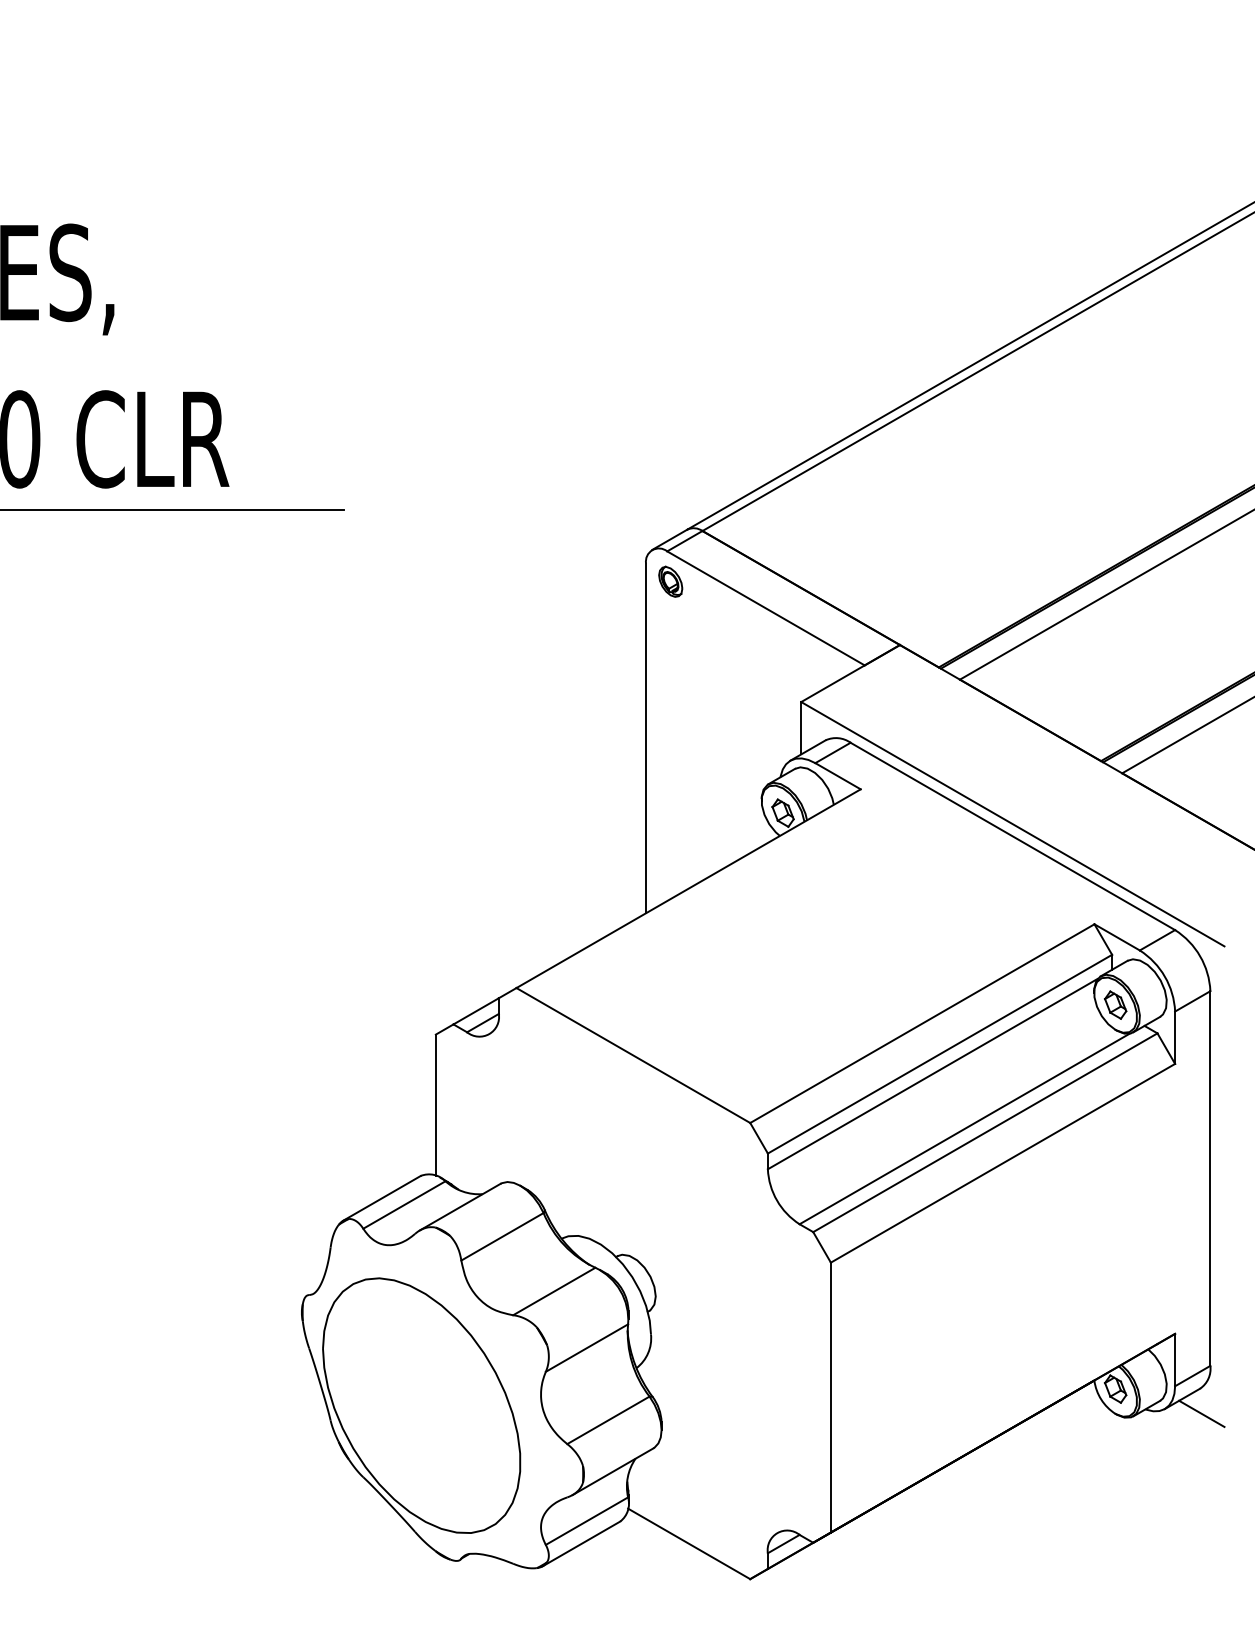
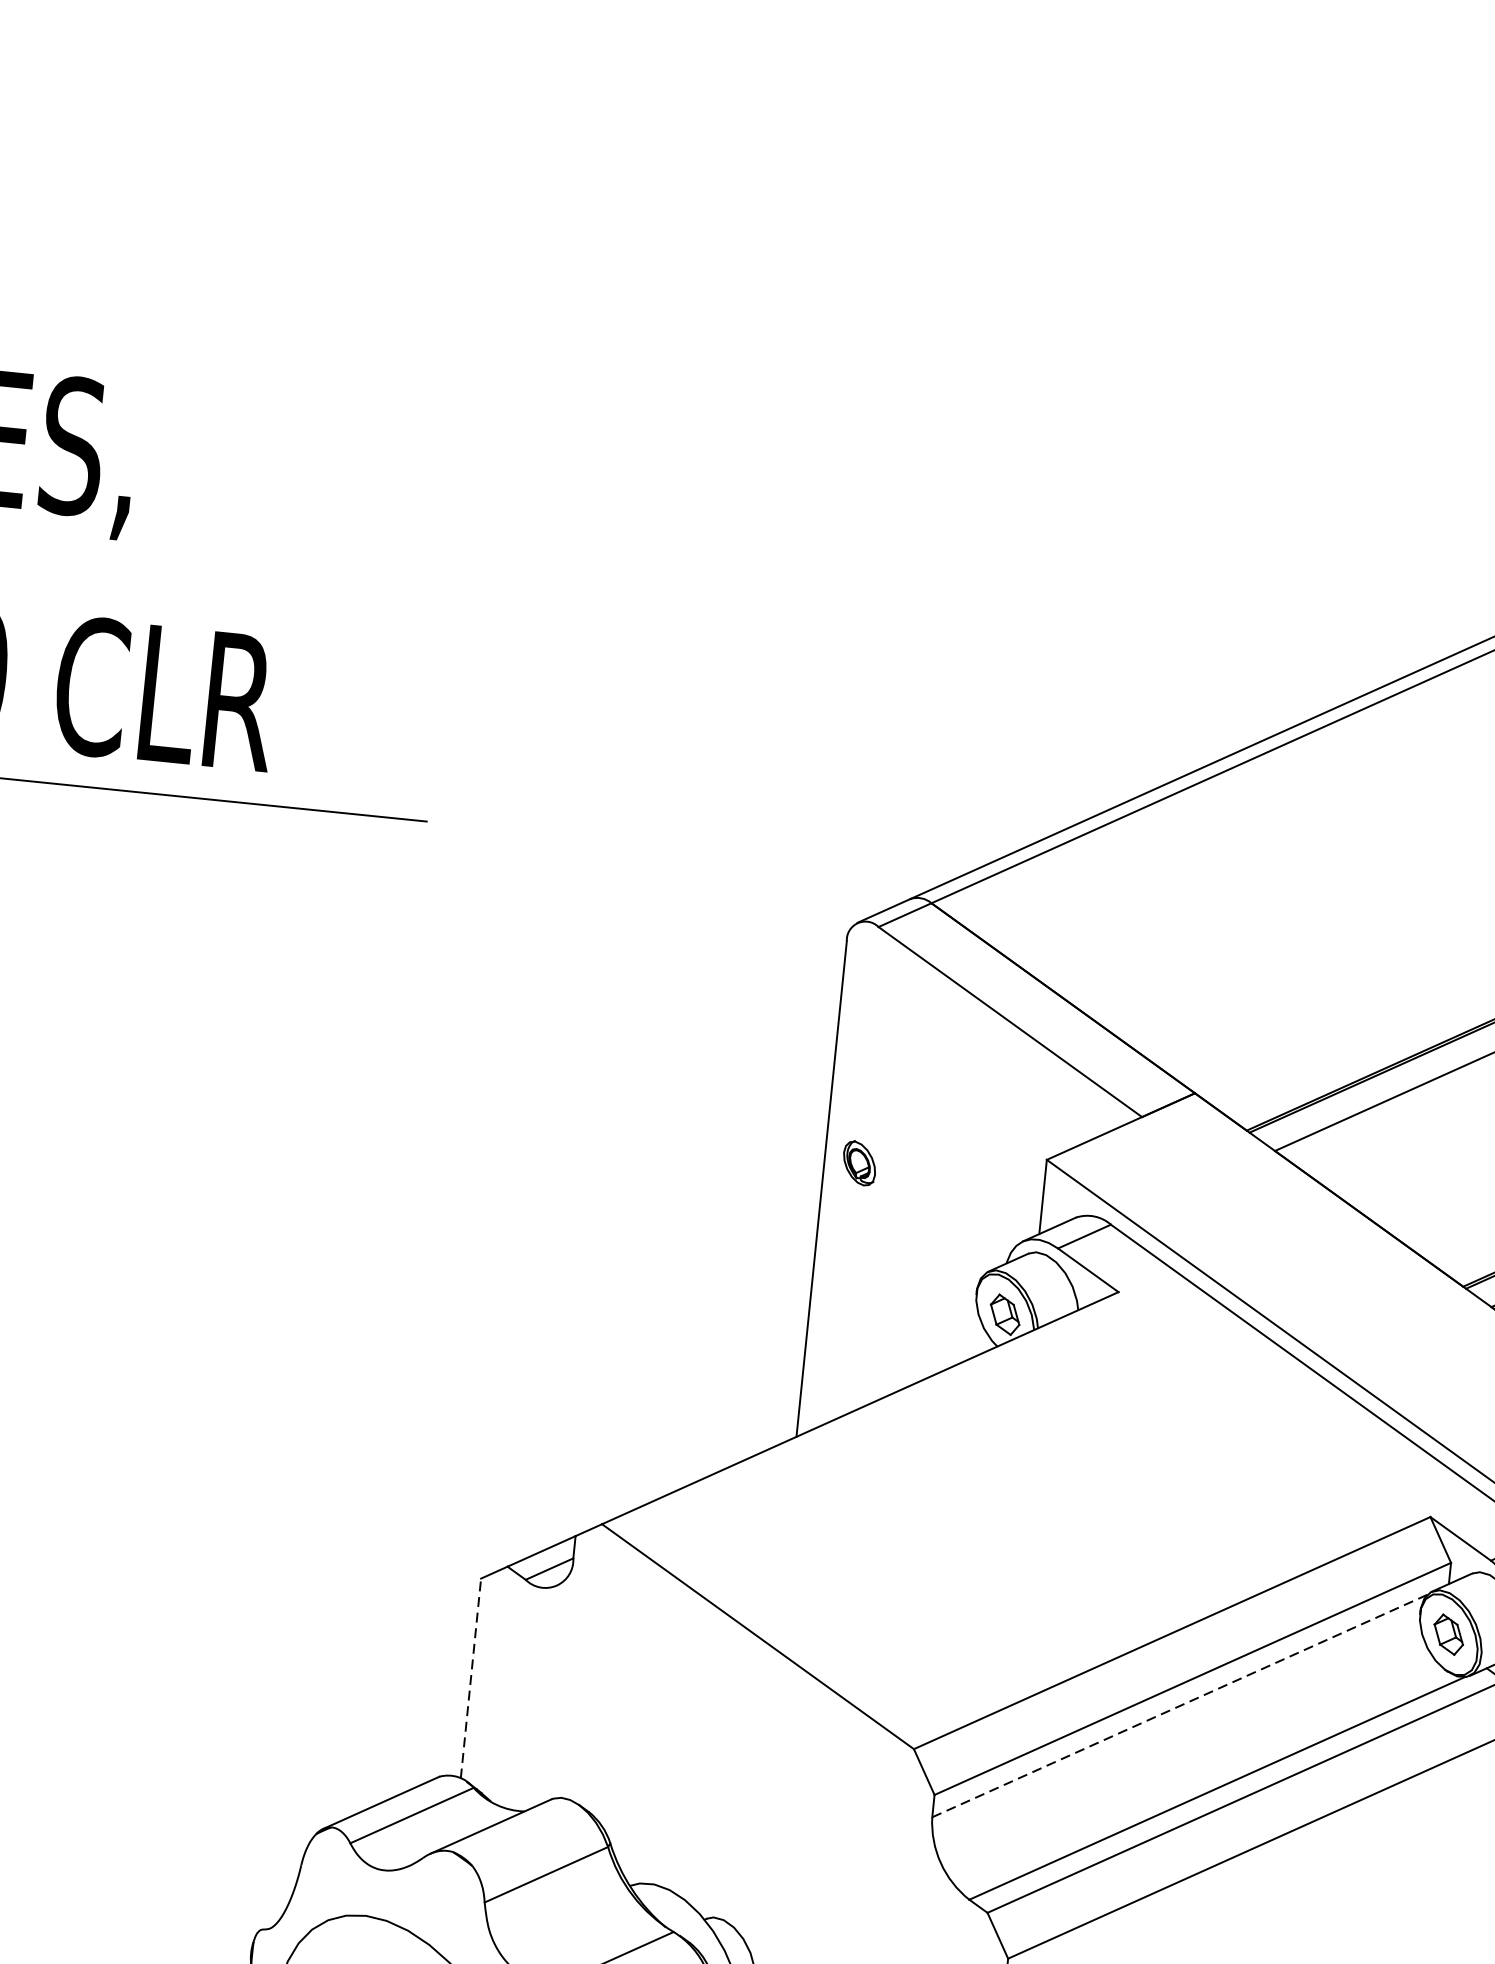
part: (670, 581) -> (859, 1162), moved
line: (932, 1074) -> (1179, 1706), solid -> dashed
line: (435, 1105) -> (470, 1679), solid -> dashed

